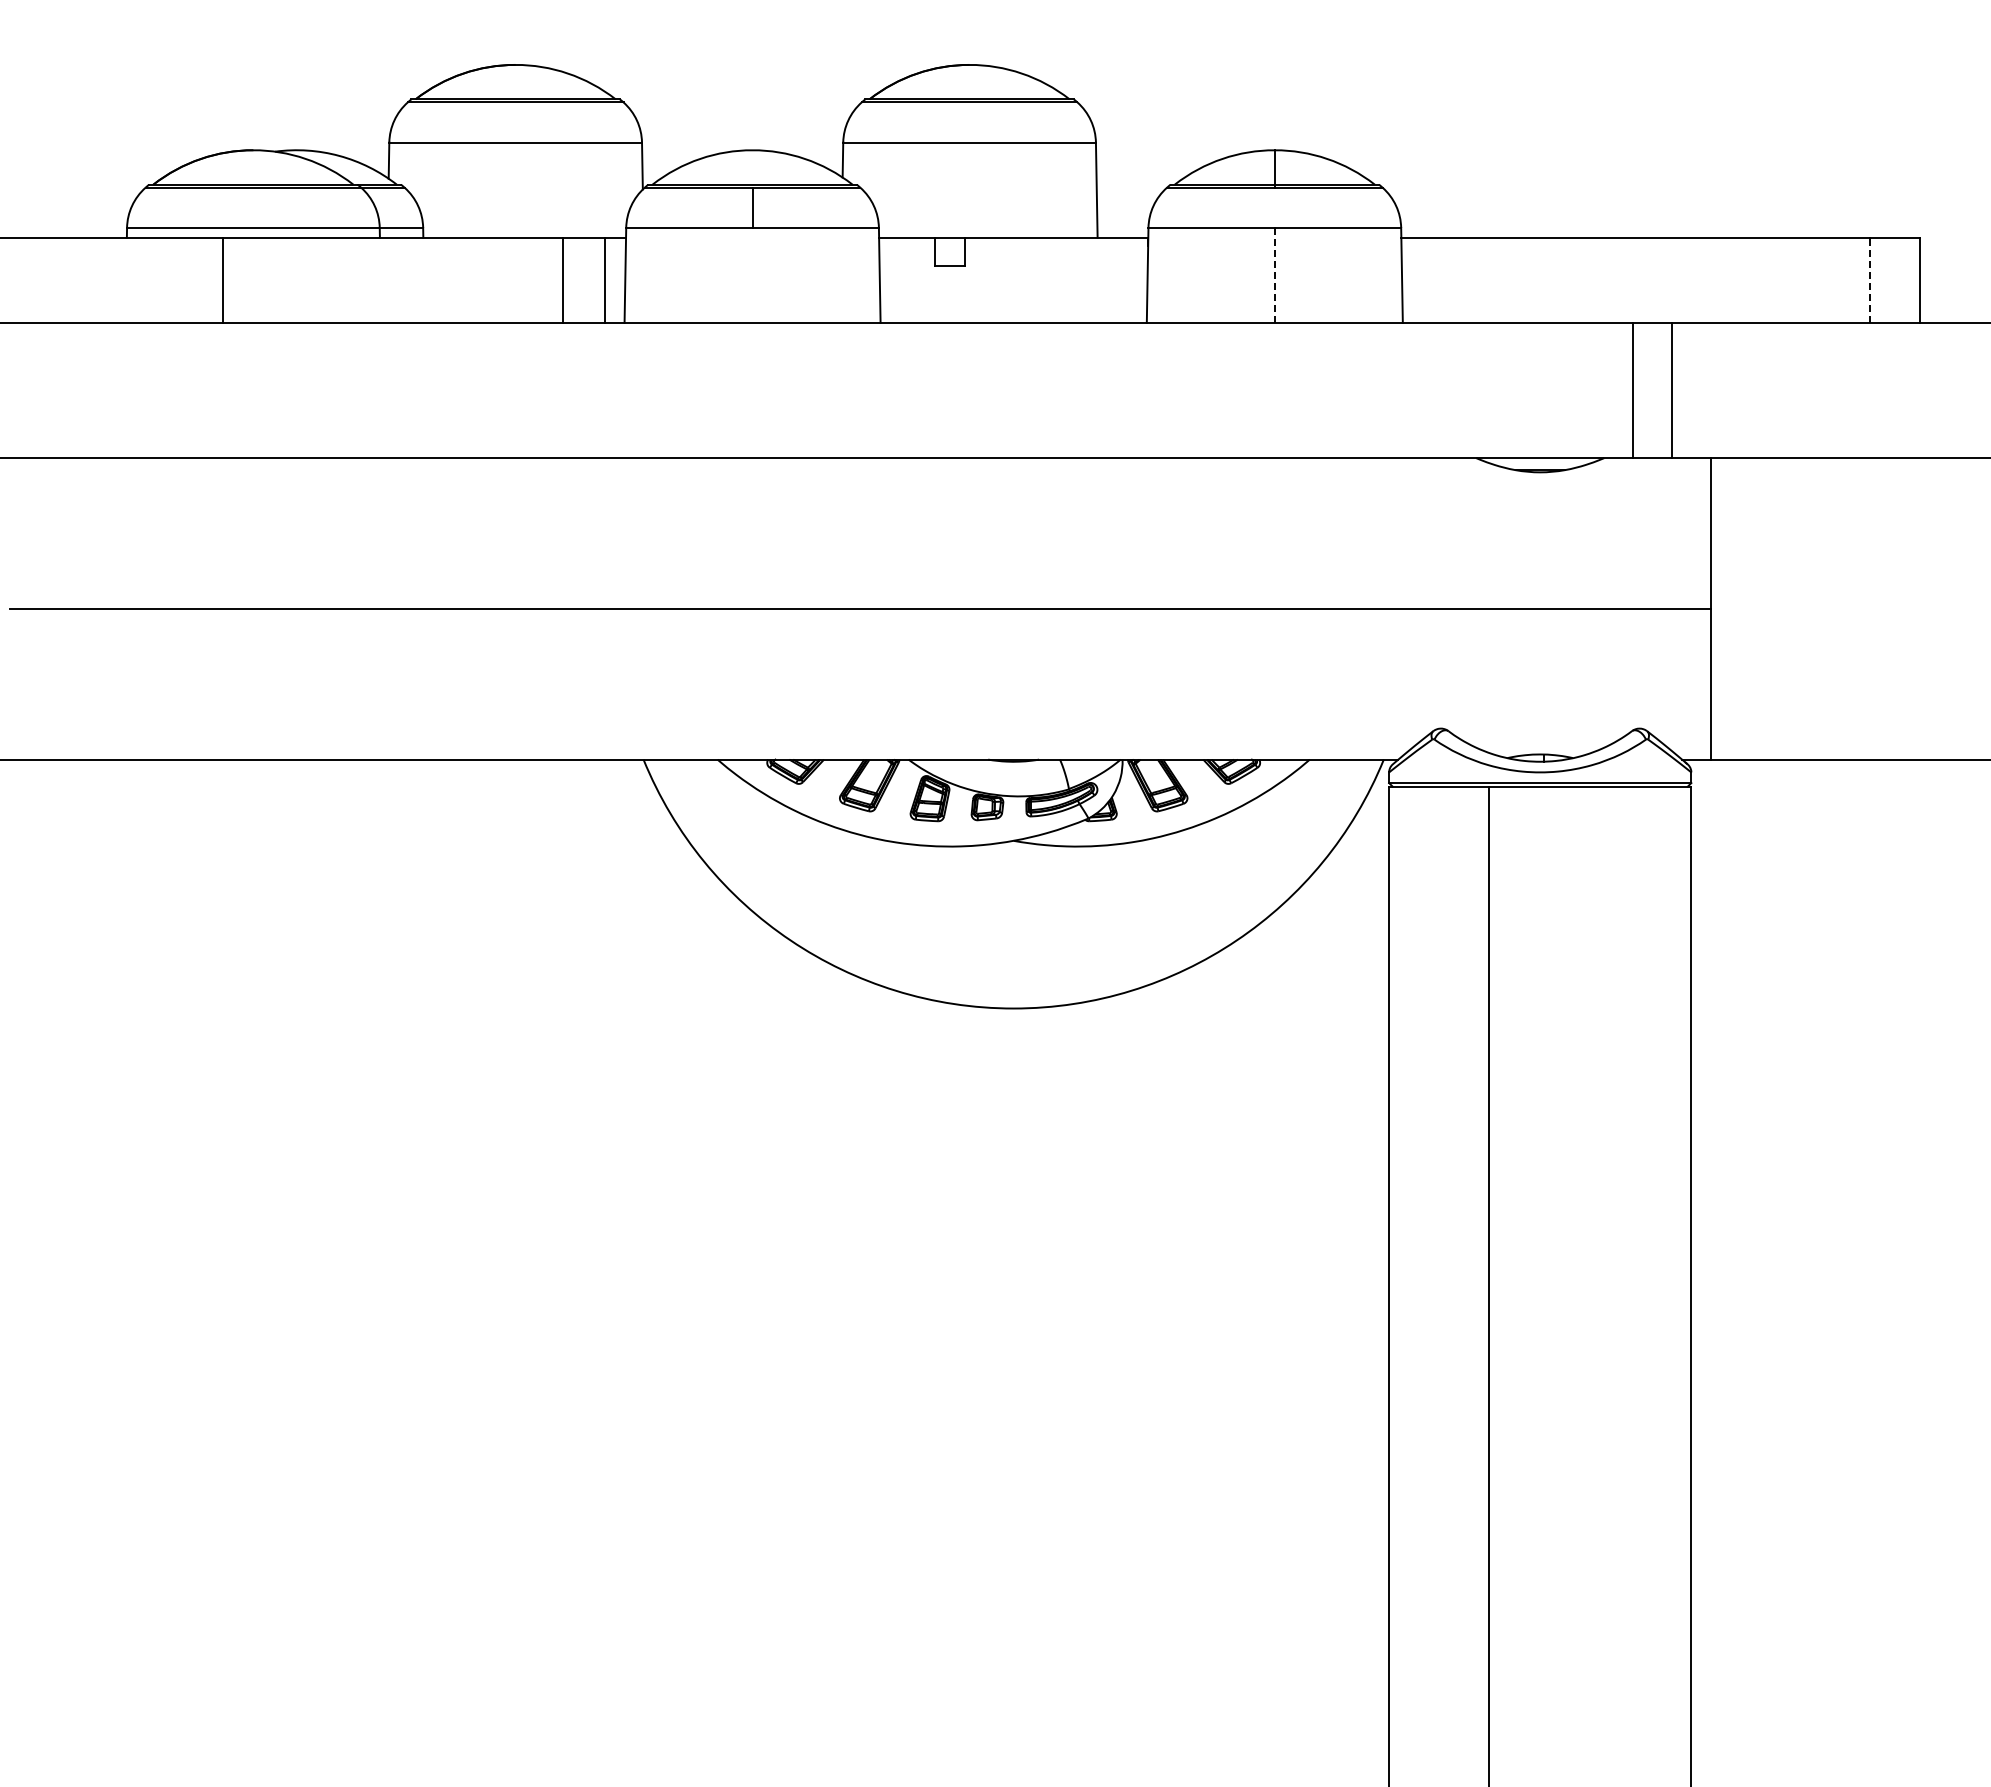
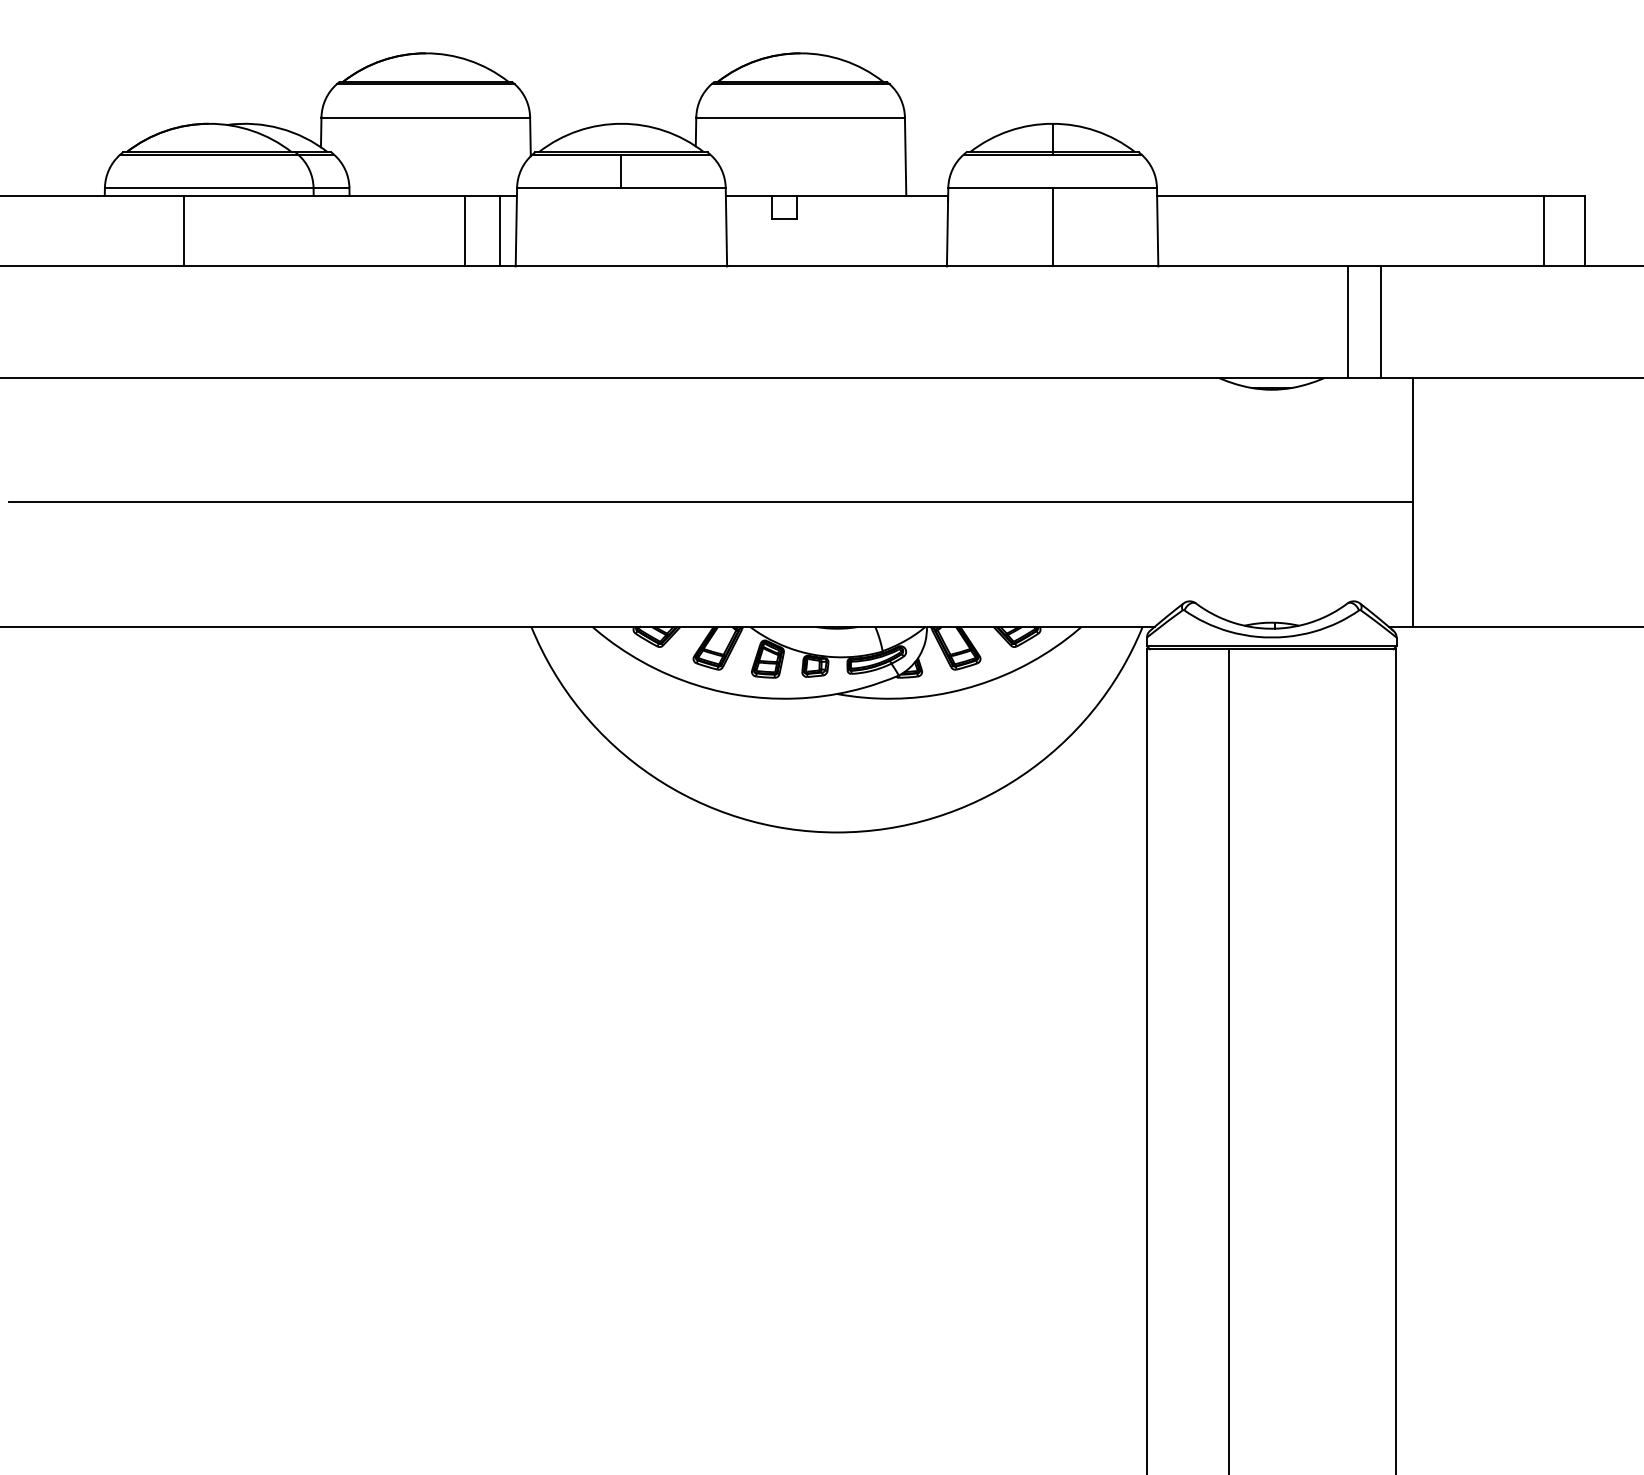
line: (1274, 275) -> (1052, 227), dashed -> solid
line: (1870, 280) -> (1544, 231), dashed -> solid

